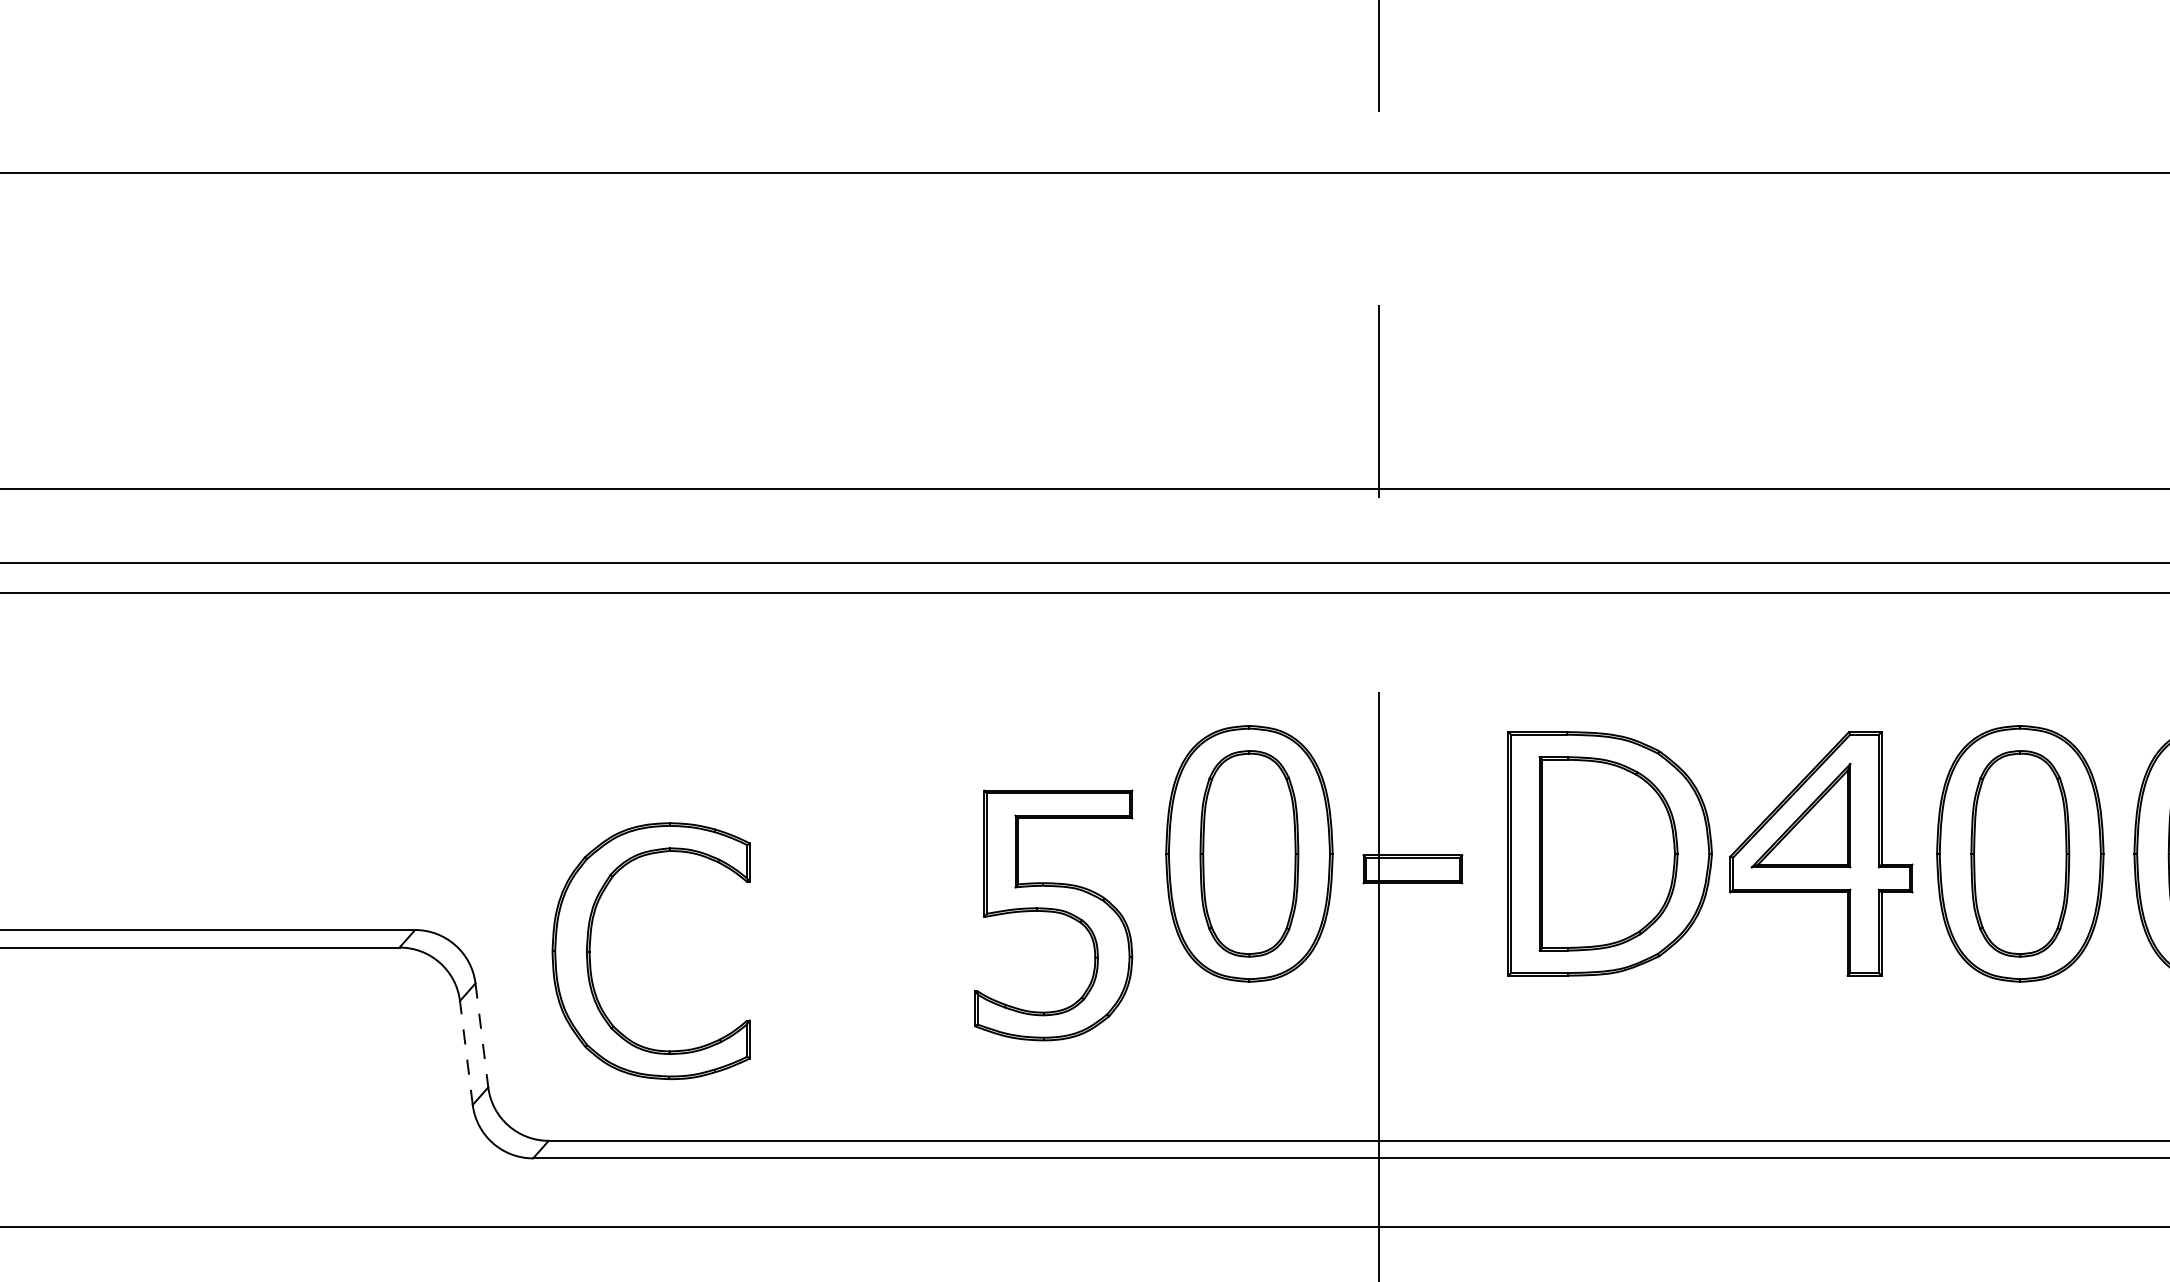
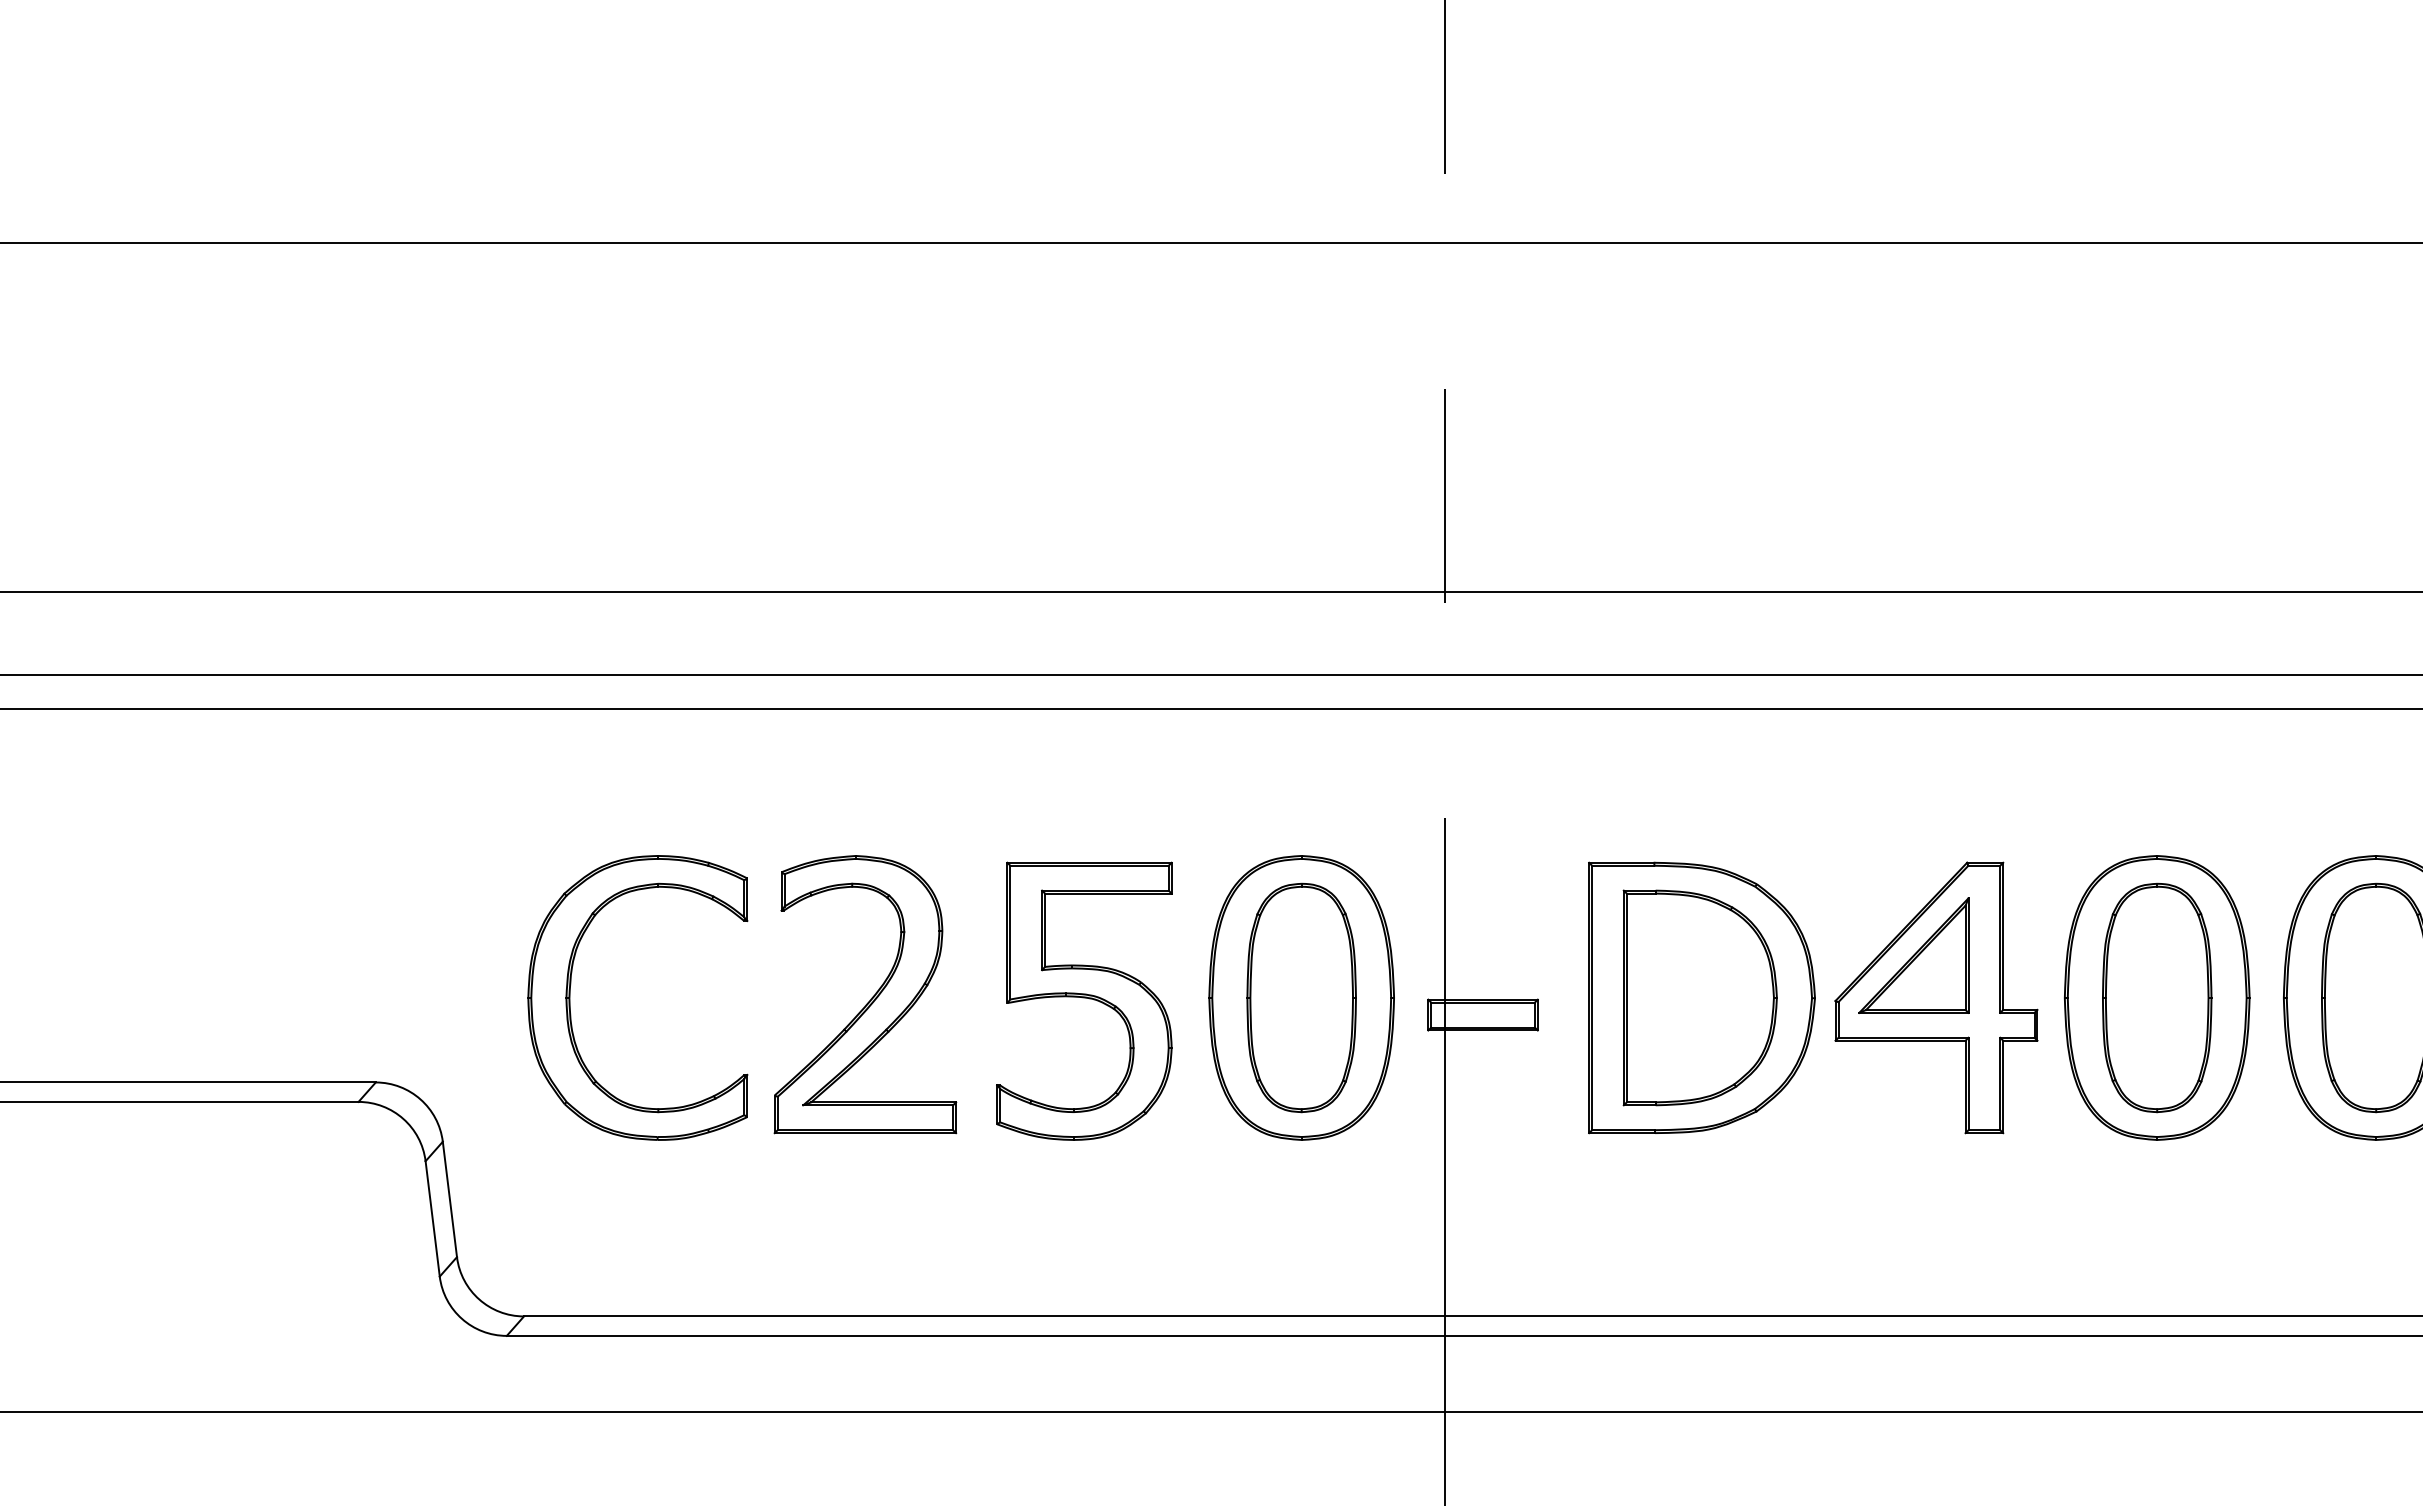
part: (861, 853) -> (871, 997), added
part: (1053, 914) -> (1084, 1000), moved
part: (590, 950) -> (570, 997), moved
line: (481, 1035) -> (449, 1199), dashed -> solid
line: (466, 1052) -> (432, 1218), dashed -> solid

